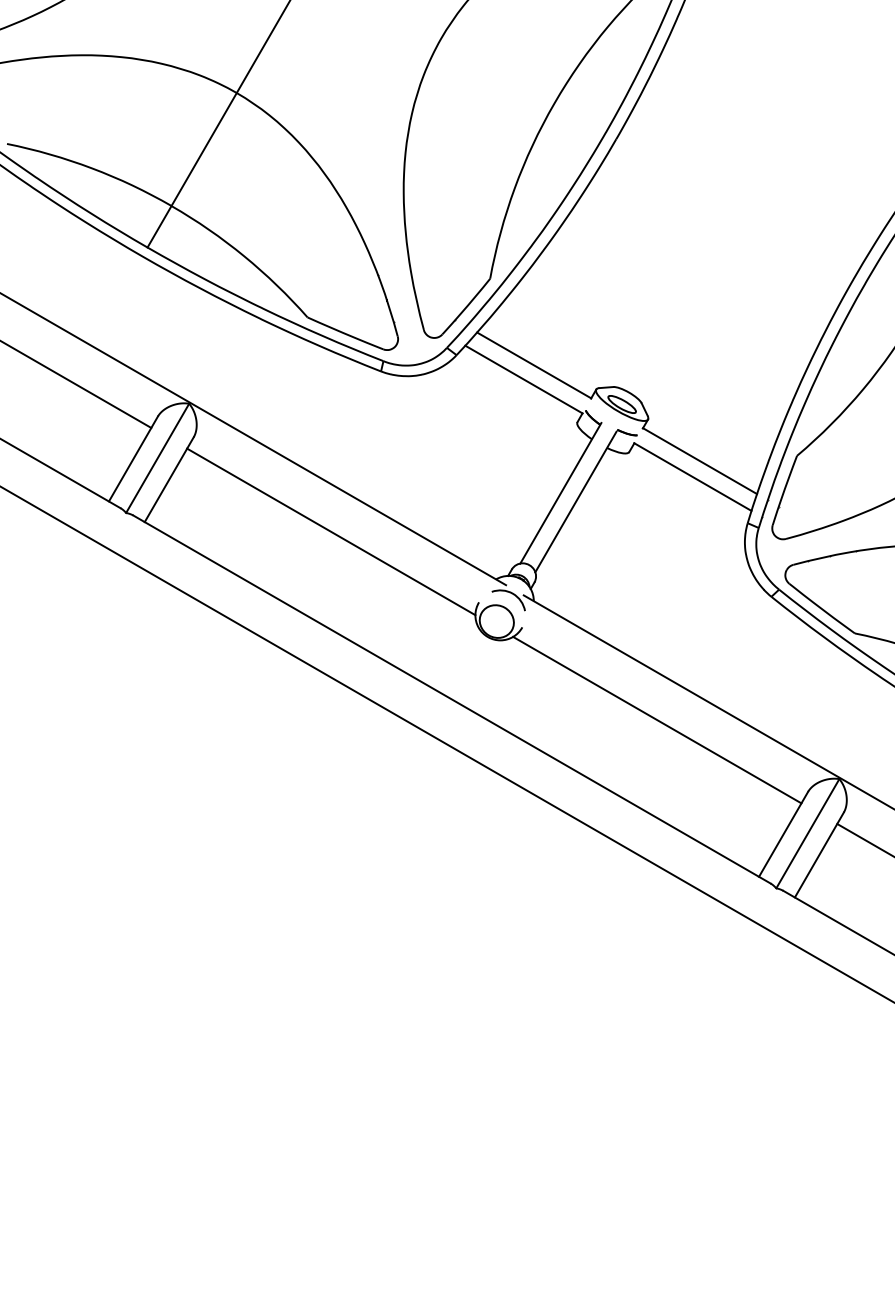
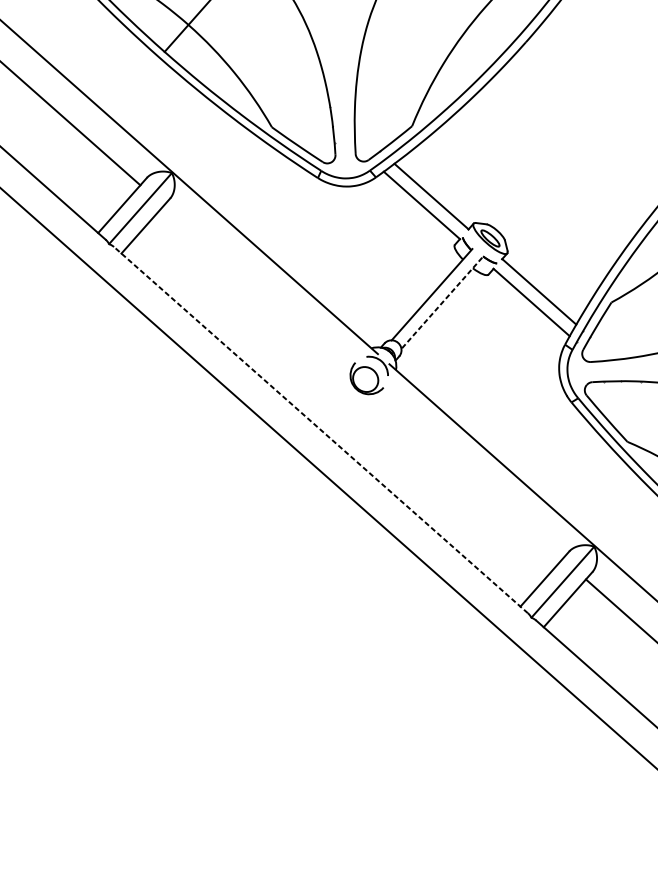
line: (575, 502) -> (441, 303), solid -> dashed
line: (331, 531) -> (257, 288), removed
line: (451, 699) -> (320, 430), solid -> dashed
line: (657, 719) -> (469, 475), removed

